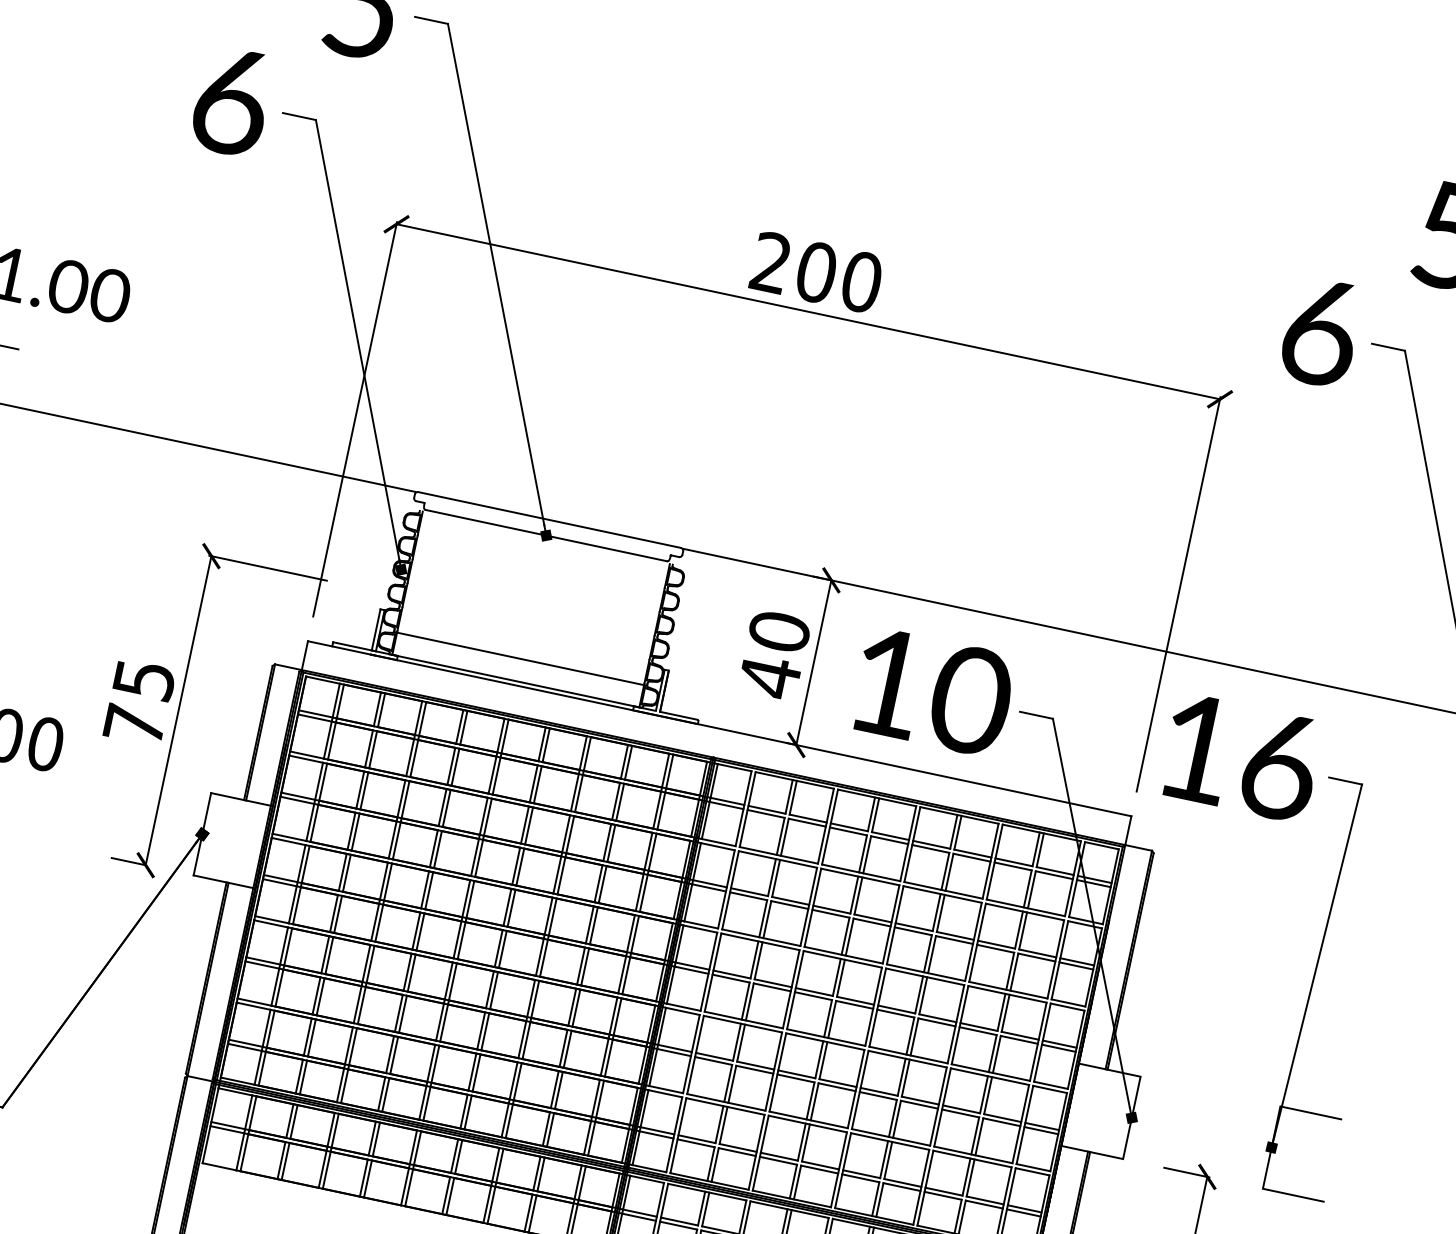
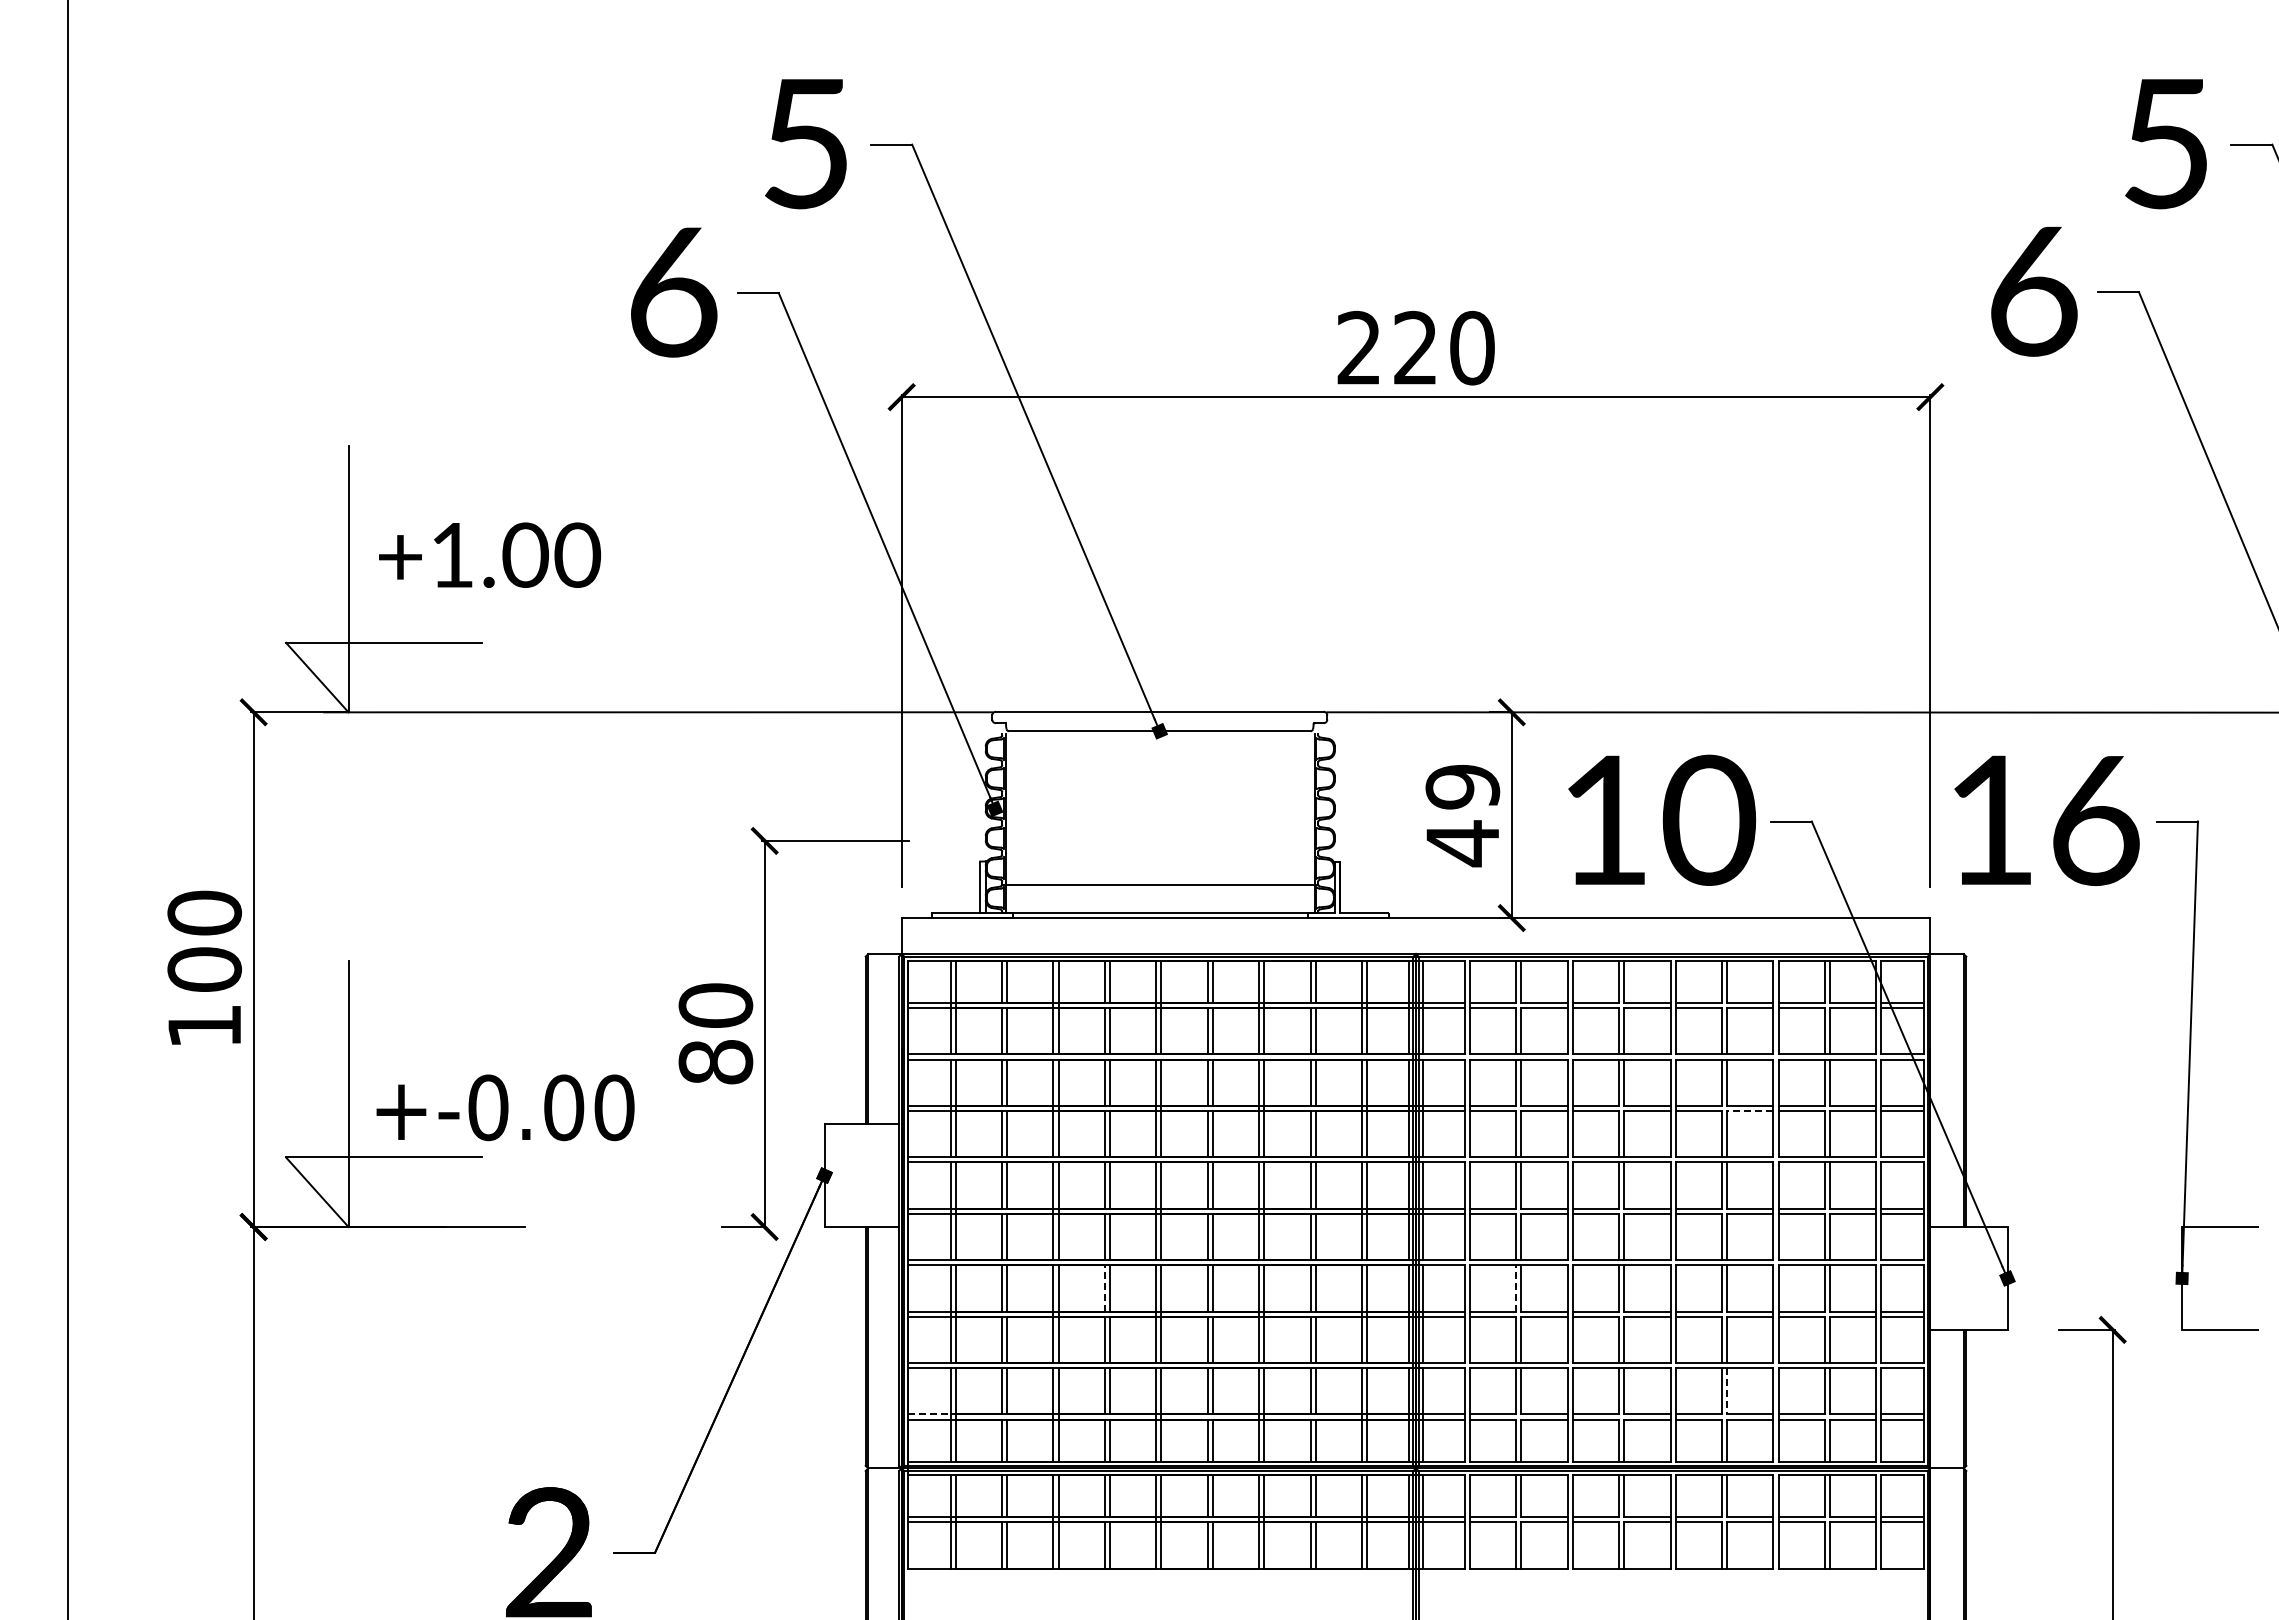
text: (816, 271) -> (1415, 347), 200 -> 220
text: (779, 631) -> (1462, 786), 40 -> 49
text: (139, 701) -> (715, 1033), 75 -> 80
line: (953, 939) -> (1749, 1110), solid -> dashed
line: (407, 971) -> (1104, 1287), solid -> dashed
line: (737, 1041) -> (1516, 1287), solid -> dashed
line: (245, 1043) -> (929, 1414), solid -> dashed
line: (888, 1160) -> (1727, 1391), solid -> dashed

